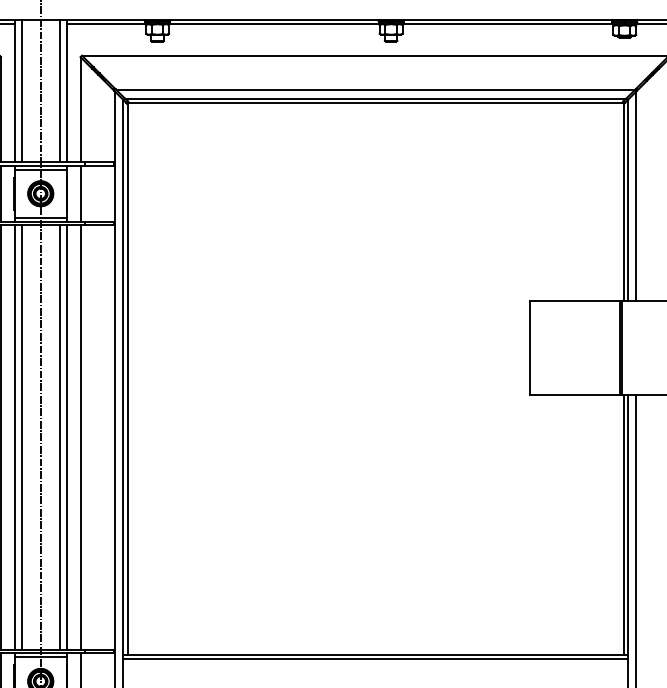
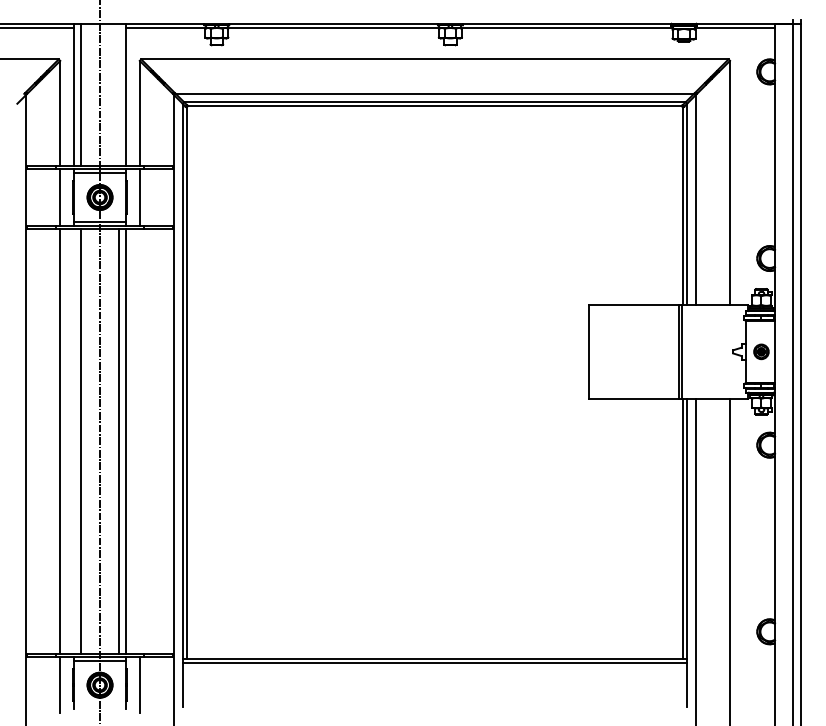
line: (59, 90) -> (118, 94), removed
line: (14, 436) -> (73, 440), removed
line: (80, 436) -> (139, 440), removed

